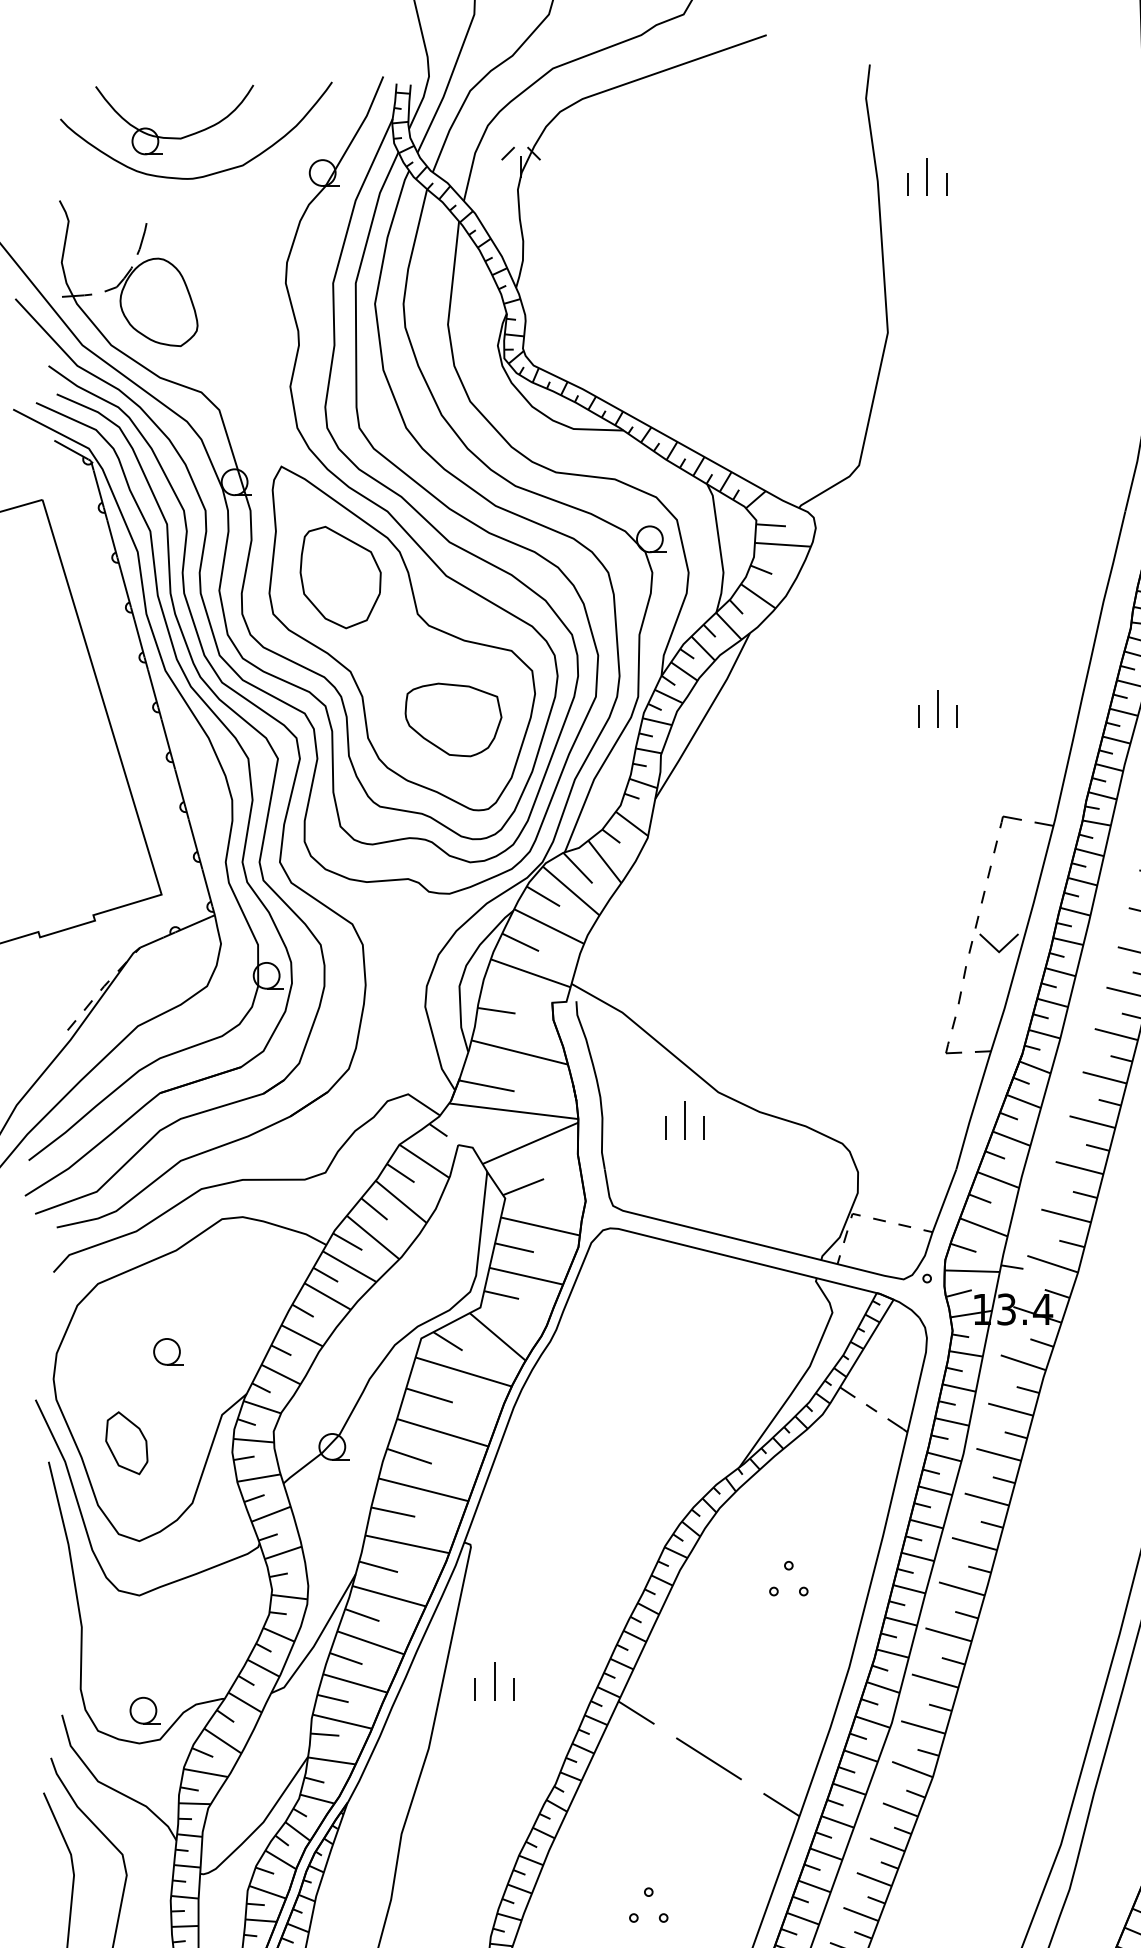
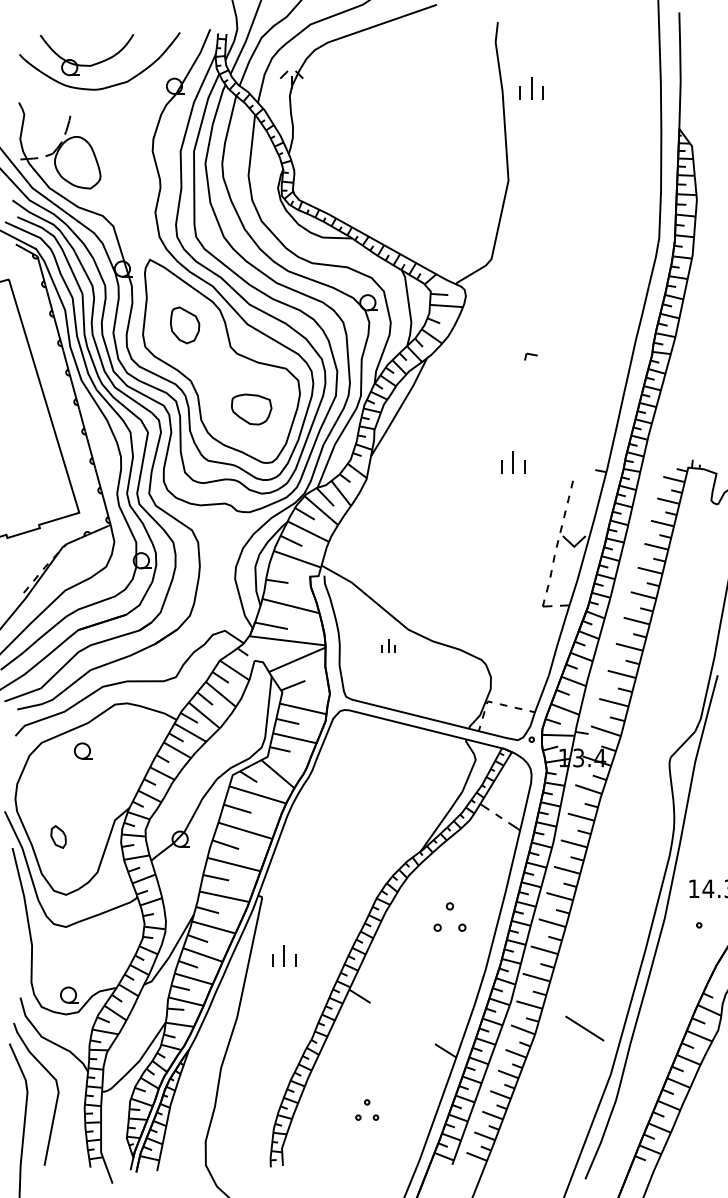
part: (339, 577) -> (184, 325), size x0.6
part: (938, 708) -> (513, 461), moved
part: (452, 719) -> (251, 409), size x0.7
part: (1009, 821) -> (530, 356), moved
part: (684, 1120) -> (388, 646), size x0.6
part: (168, 1350) -> (83, 750), moved
part: (126, 1442) -> (58, 836), size x0.6
part: (787, 1577) -> (449, 916), size x1.4
part: (495, 1680) -> (284, 955), moved
line: (708, 1758) -> (584, 1028), moved

